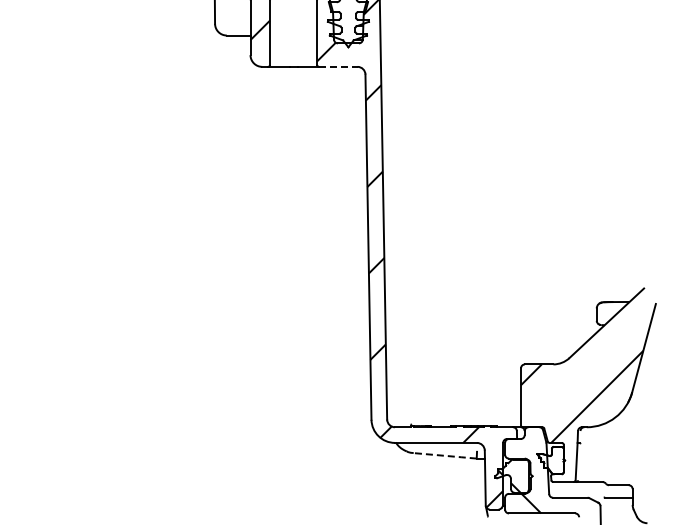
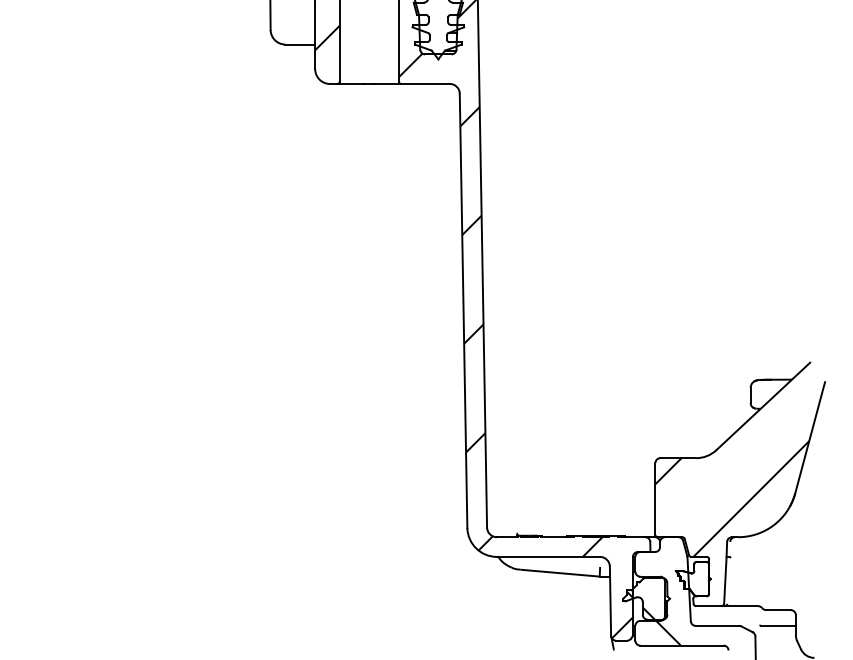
line: (338, 66) -> (425, 83), dashed -> solid
line: (445, 455) -> (560, 572), dashed -> solid

